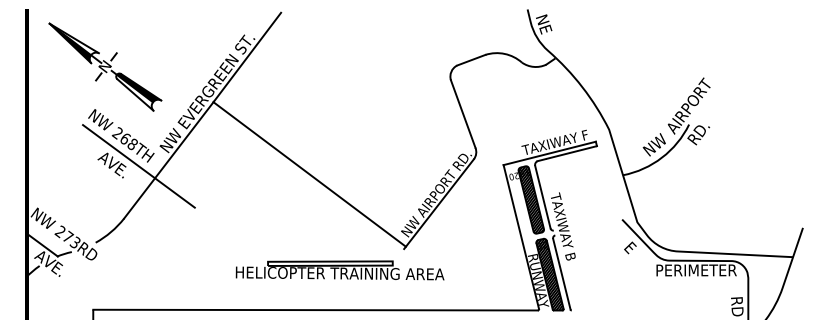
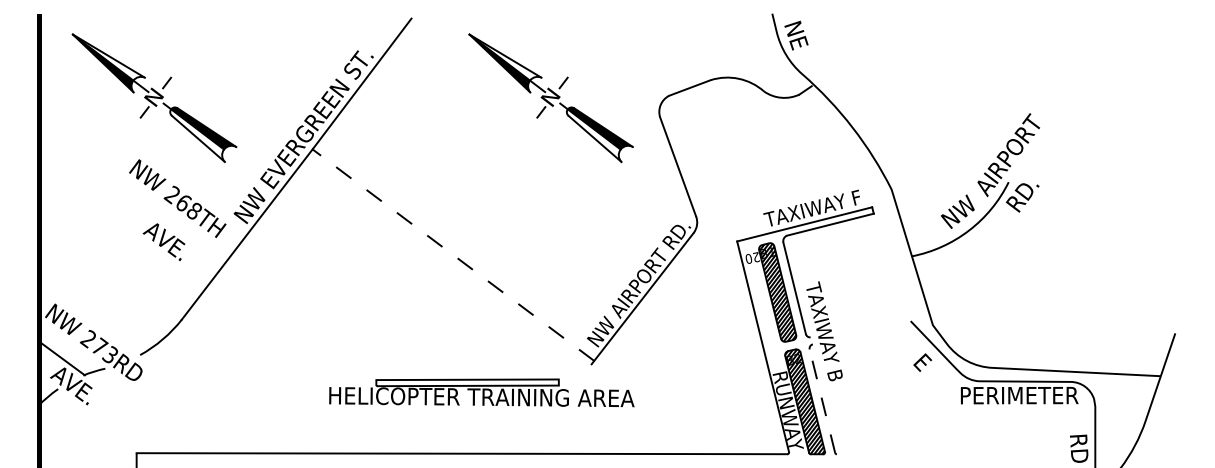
part: (376, 66) -> (551, 97), added
line: (138, 166) -> (202, 243), removed
line: (309, 174) -> (453, 255), solid -> dashed
part: (339, 270) -> (480, 392), moved
line: (561, 273) -> (821, 400), solid -> dashed

